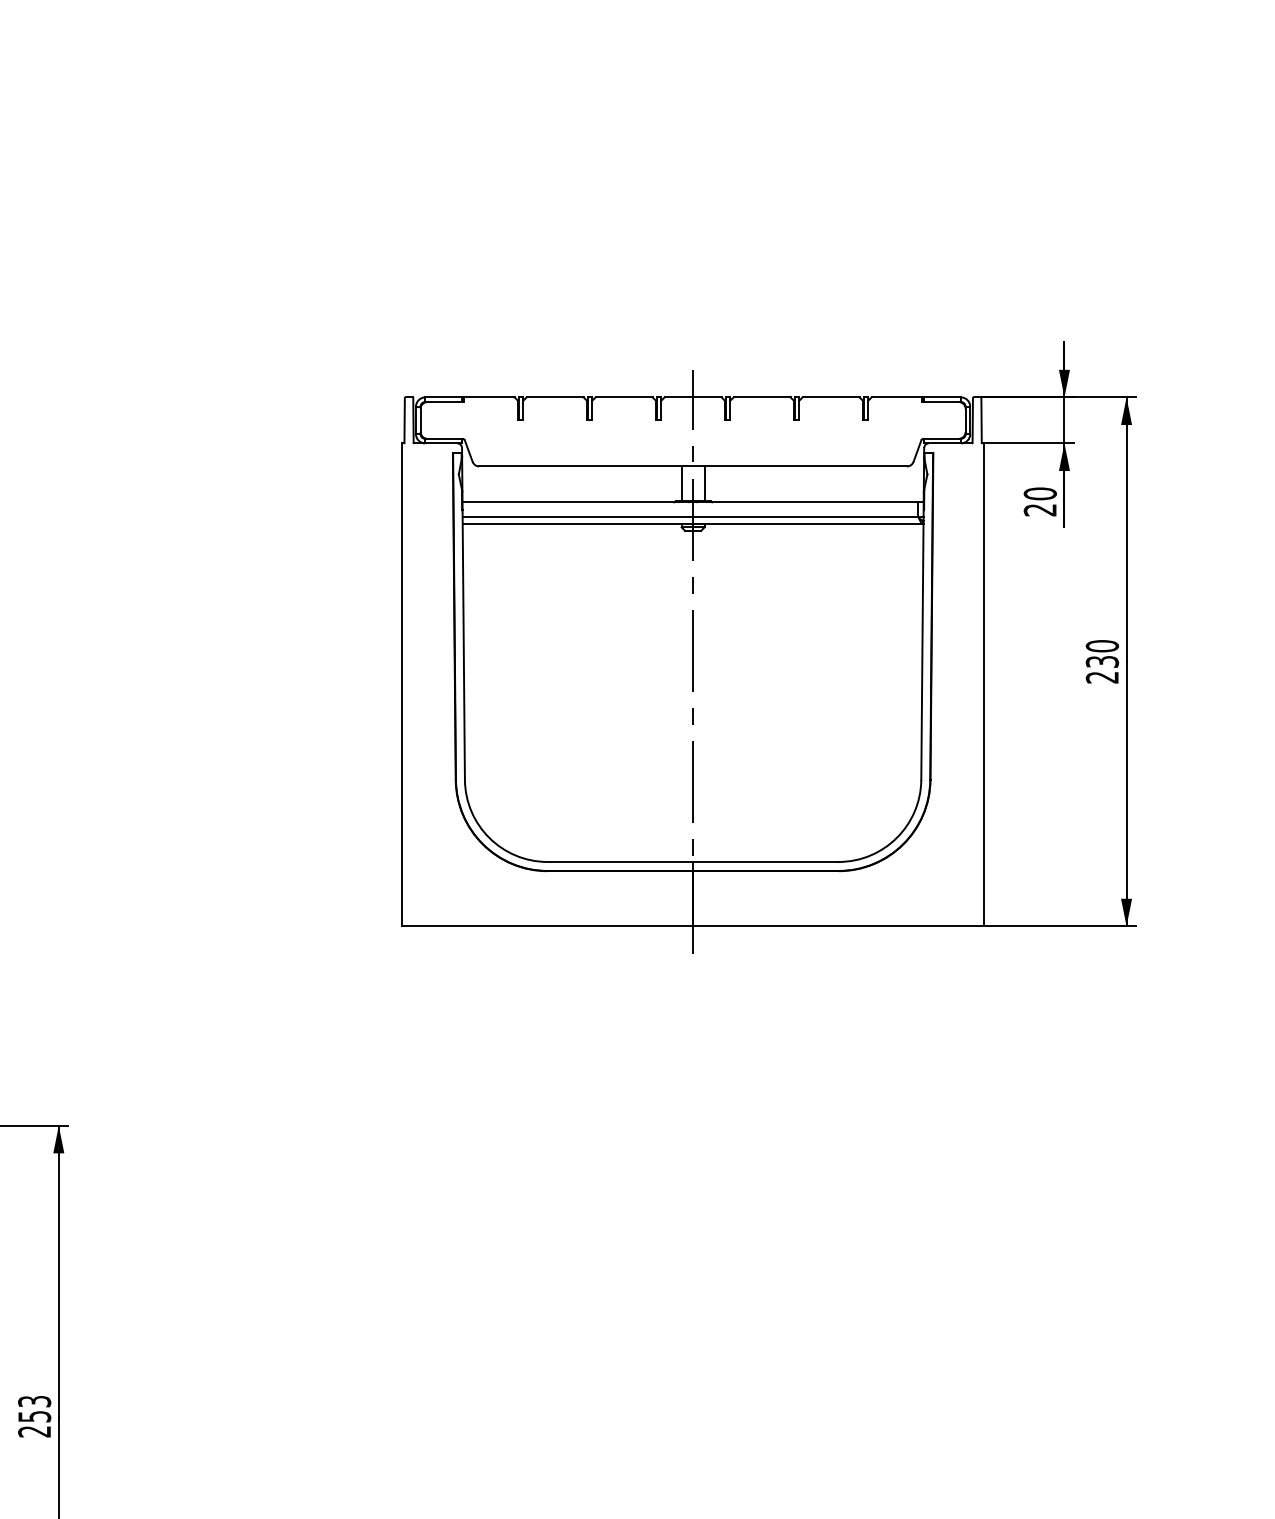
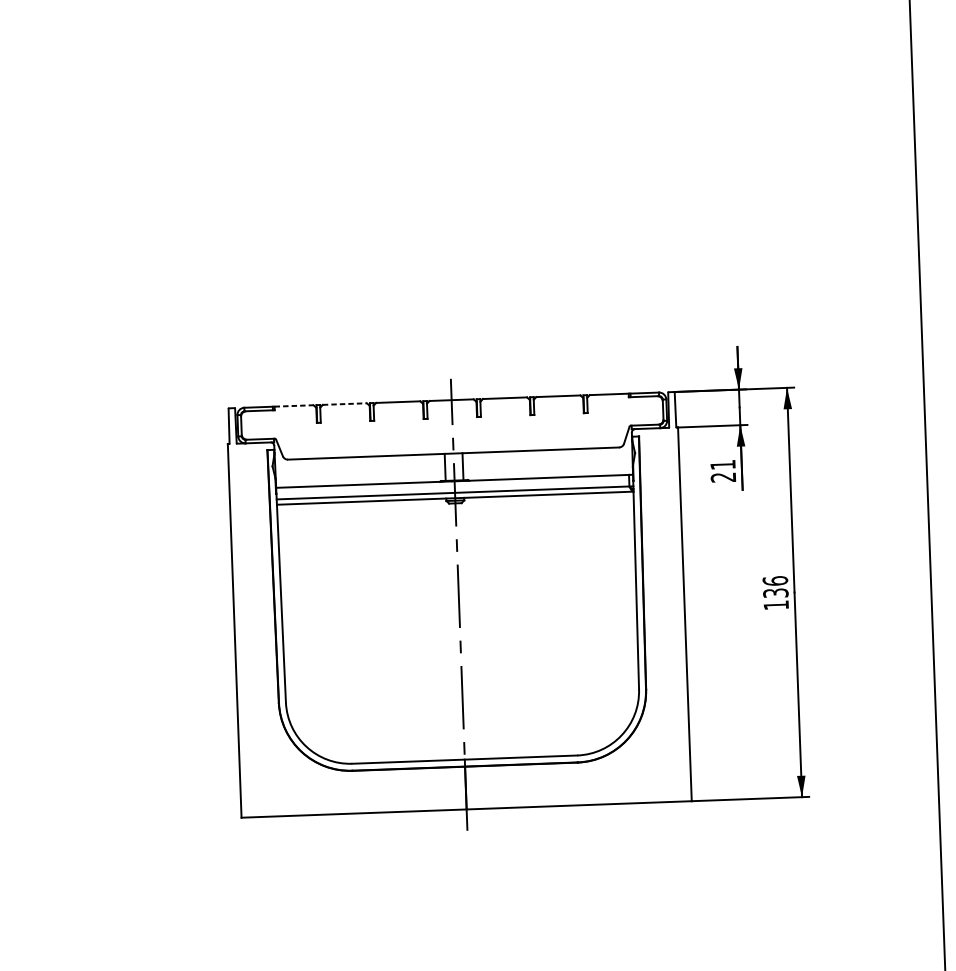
line: (489, 397) -> (294, 405), solid -> dashed
line: (555, 397) -> (345, 404), solid -> dashed
text: (1039, 493) -> (722, 464), 20 -> 21
text: (1101, 661) -> (775, 592), 230 -> 136

